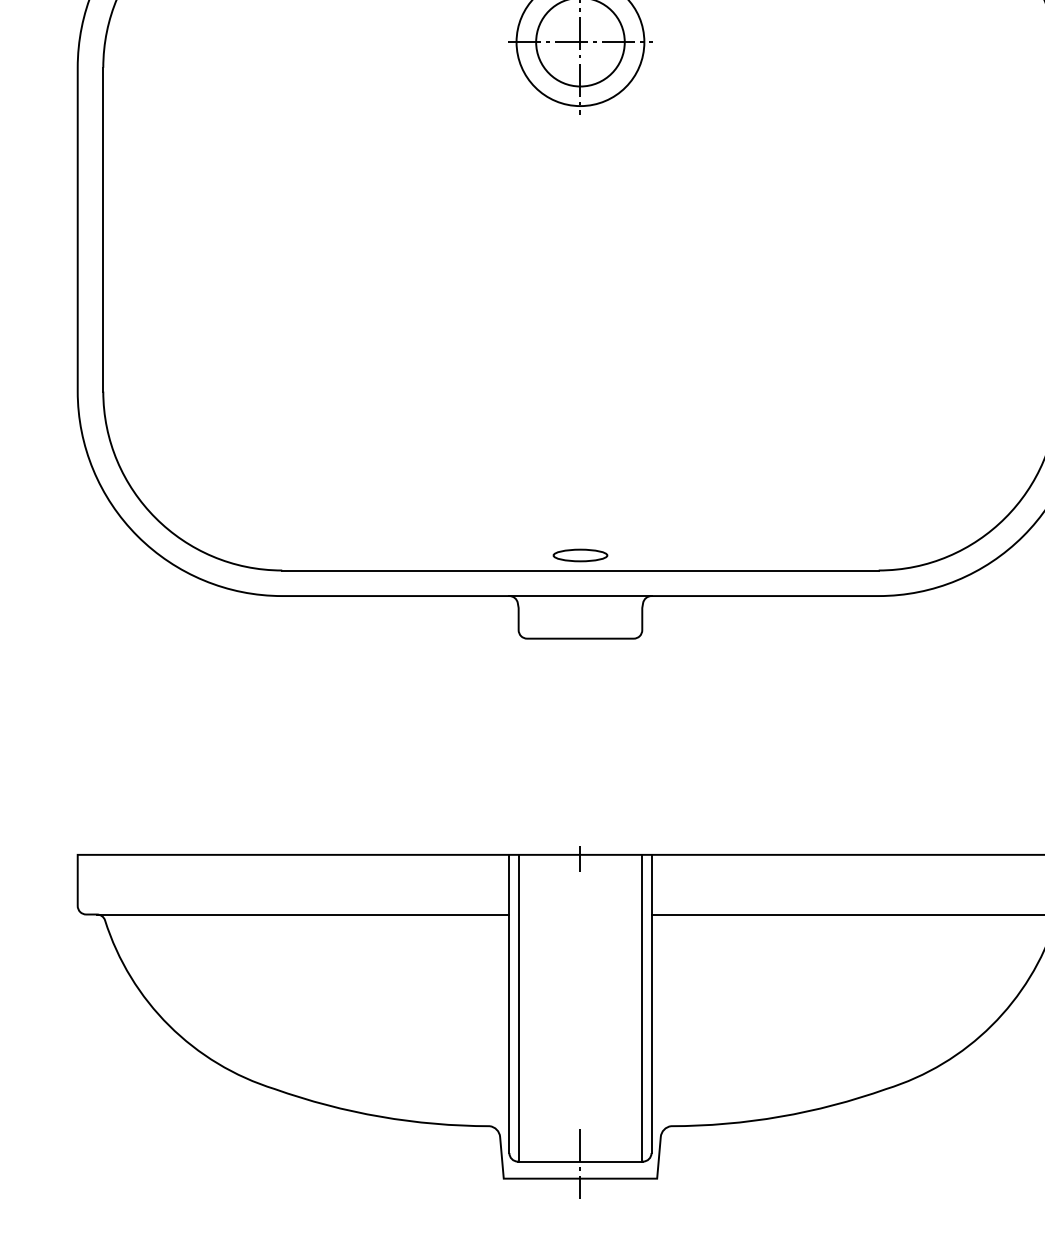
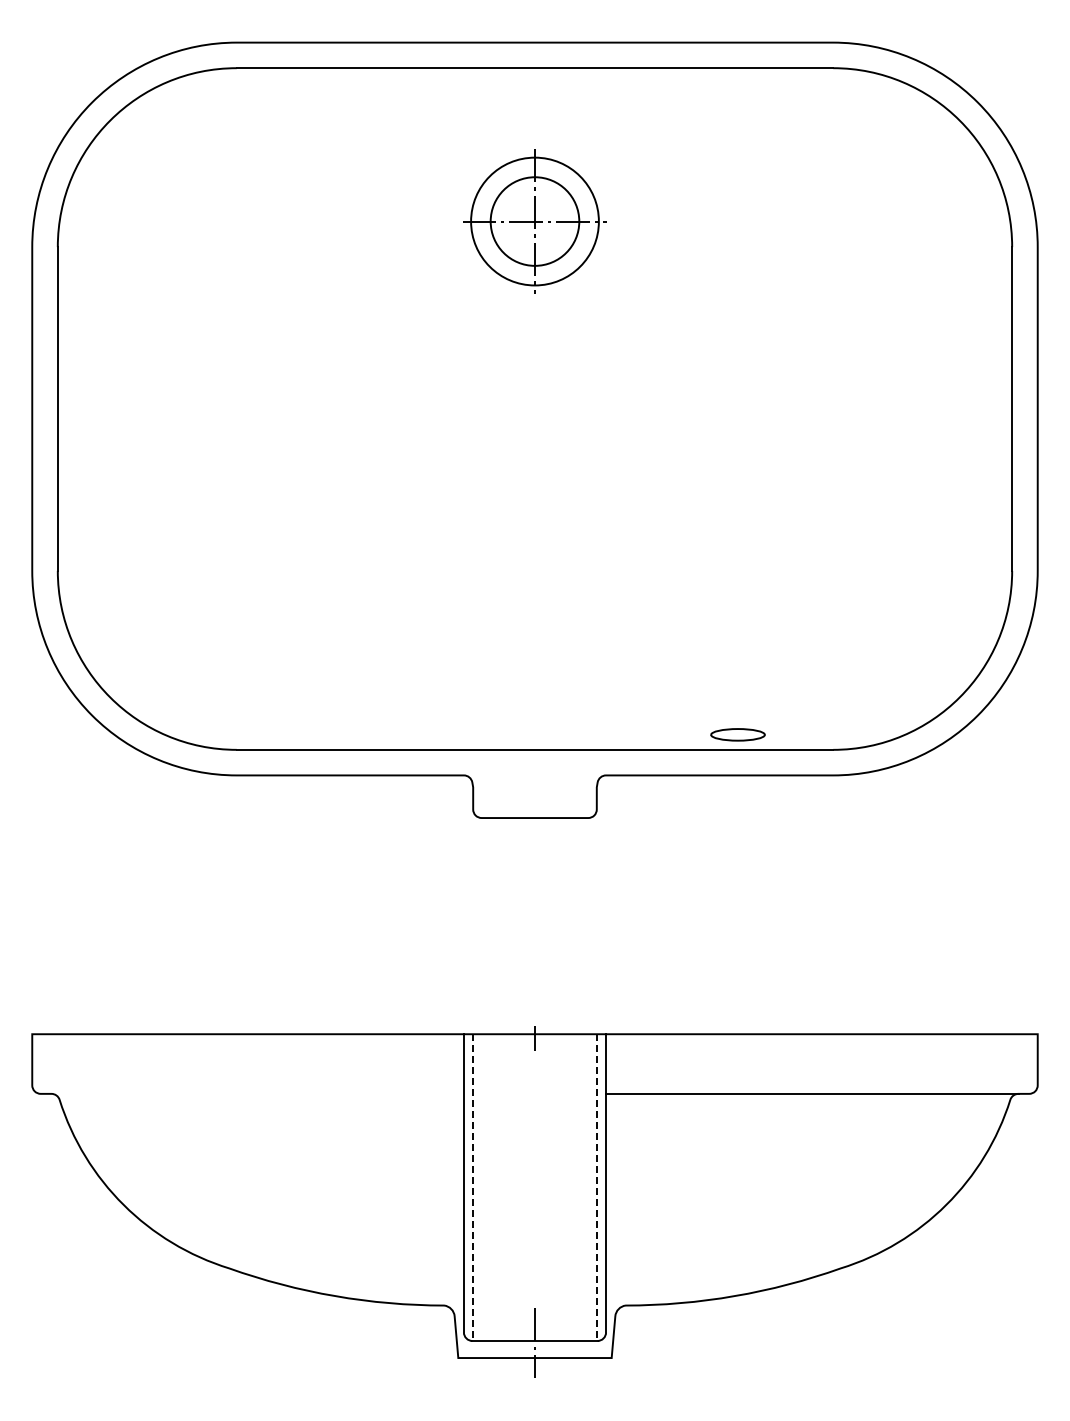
part: (579, 555) -> (737, 734), moved
line: (579, 596) -> (534, 775), removed
line: (302, 914) -> (257, 1093), removed
line: (518, 1009) -> (473, 1188), solid -> dashed
line: (641, 1009) -> (596, 1188), solid -> dashed

